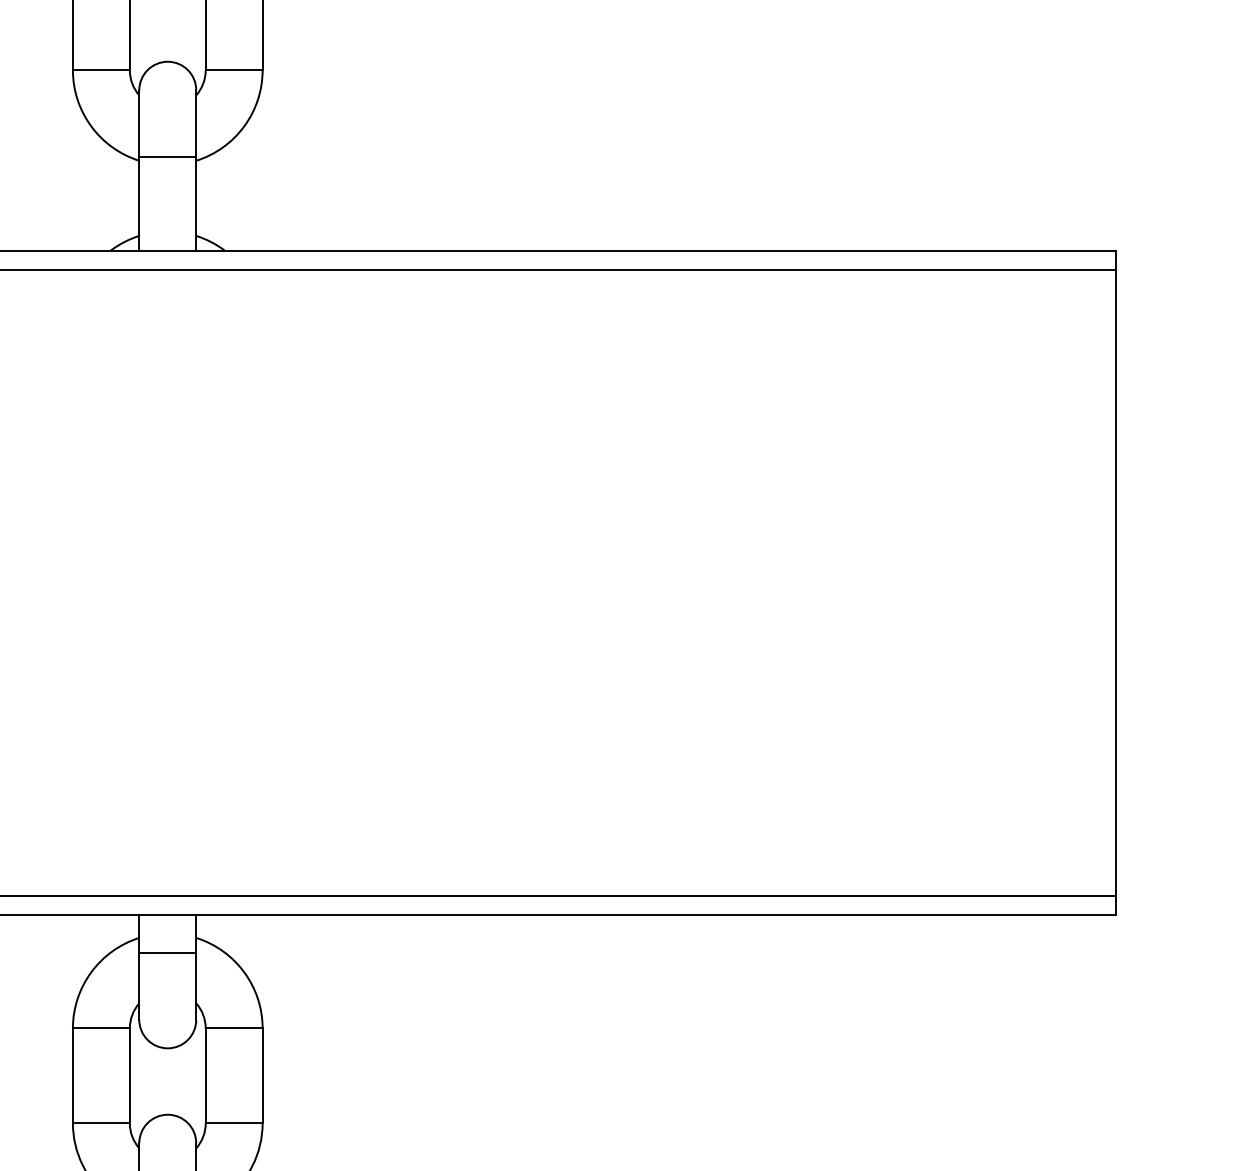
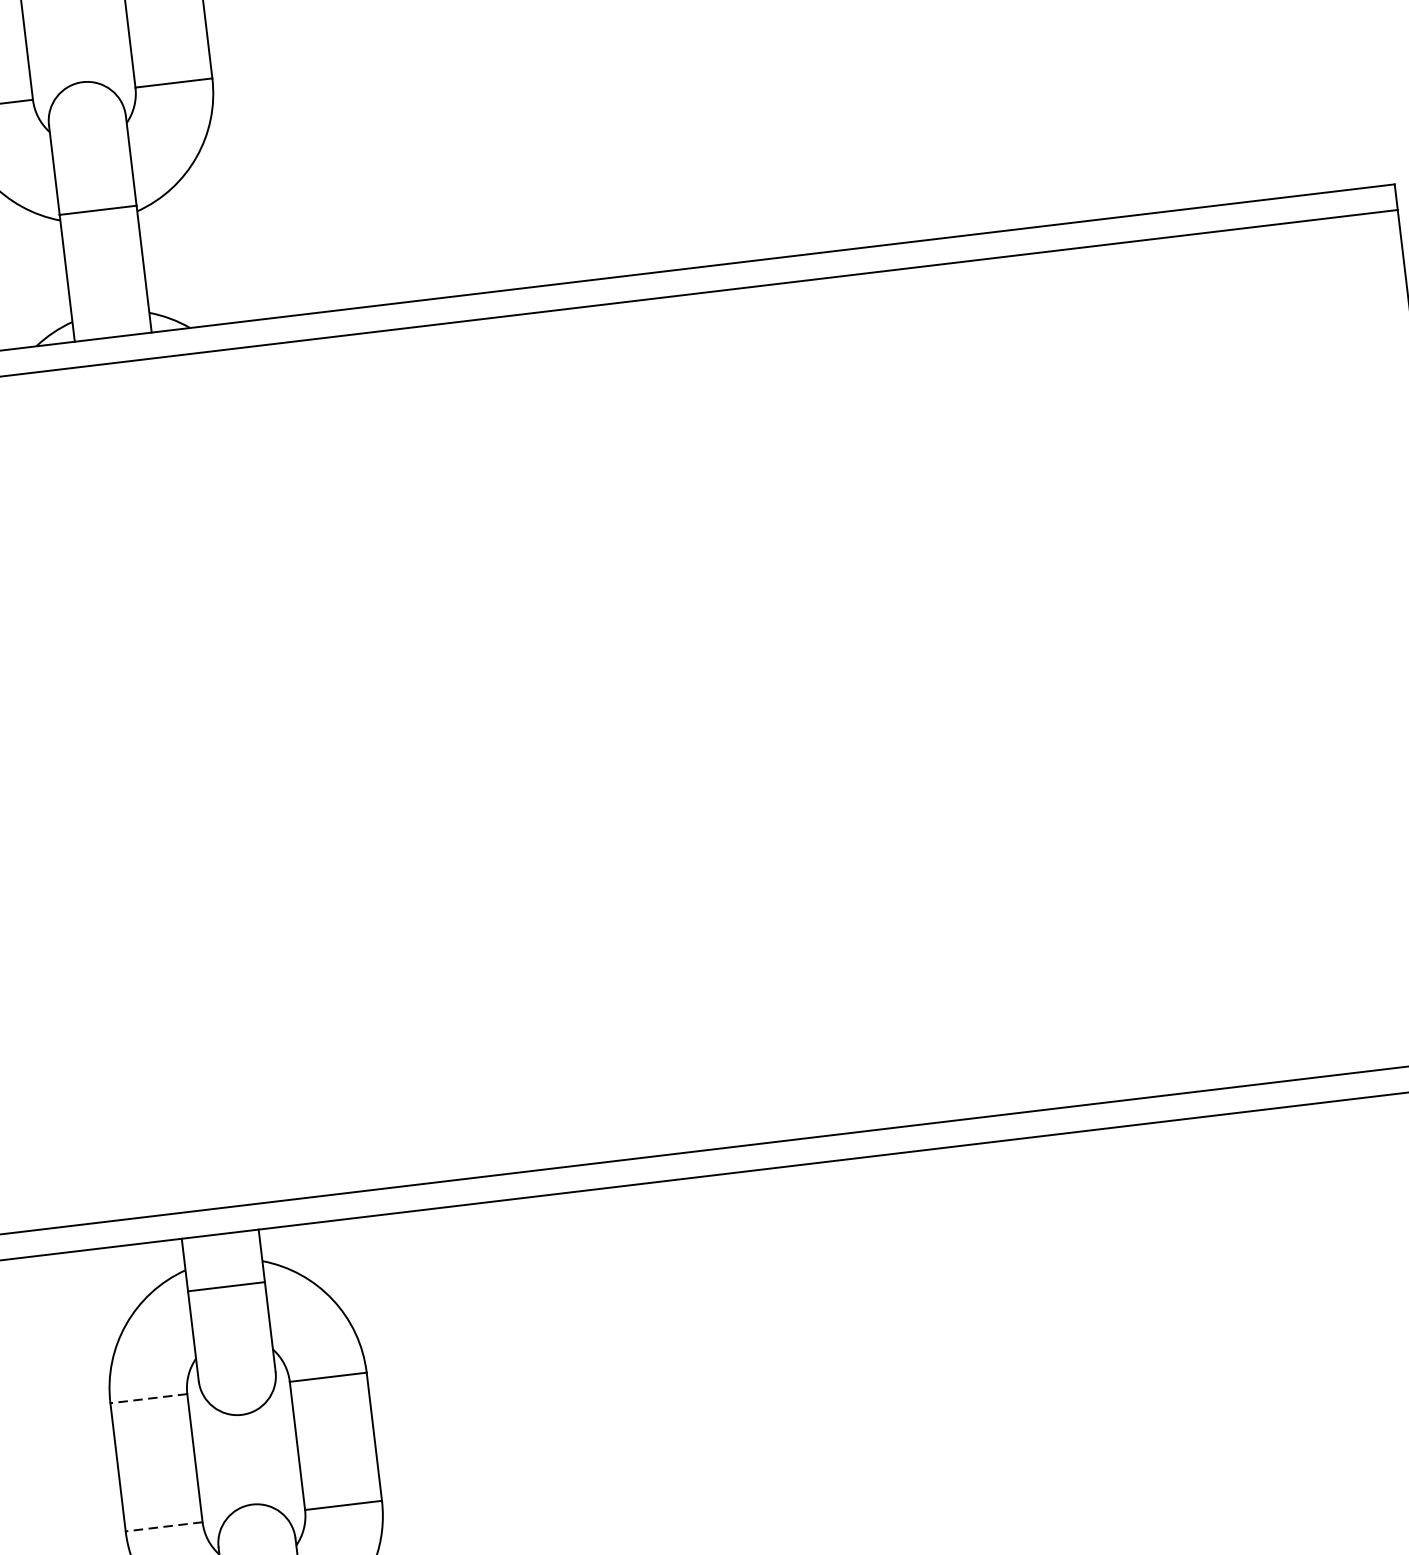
line: (100, 1028) -> (147, 1398), solid -> dashed
line: (100, 1123) -> (162, 1527), solid -> dashed

